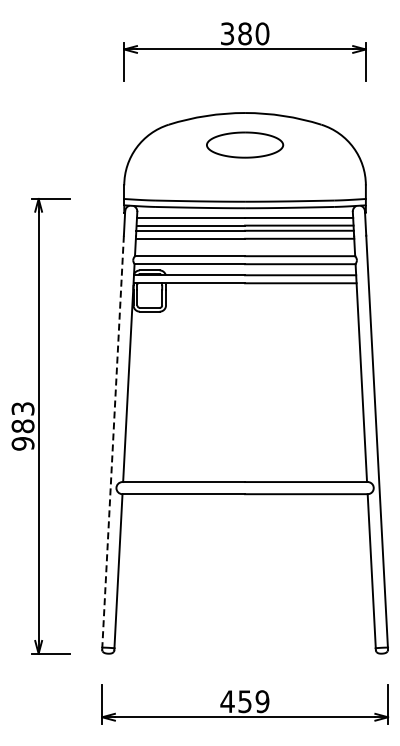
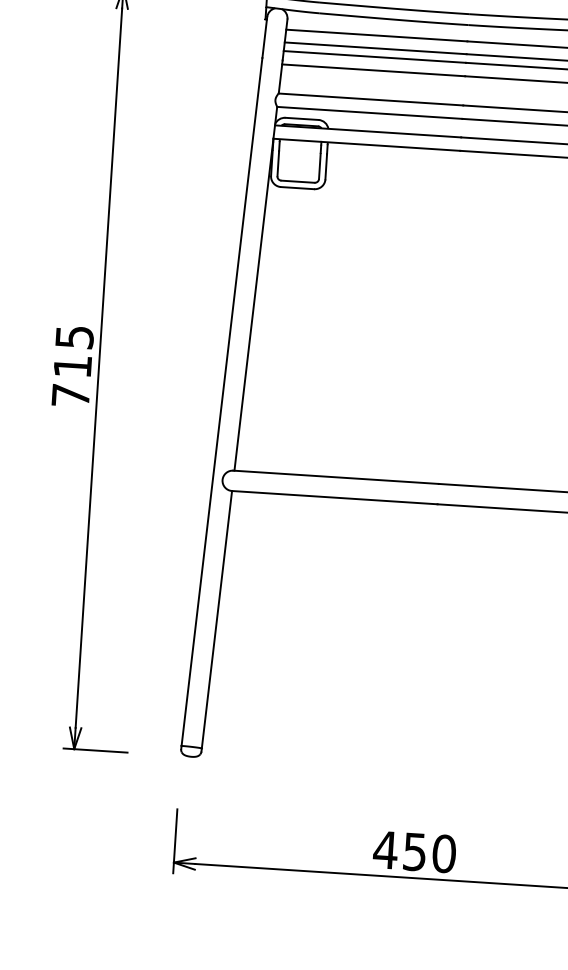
text: (22, 426) -> (71, 366), 983 -> 715
line: (113, 442) -> (222, 403), dashed -> solid
text: (262, 701) -> (444, 853), 459 -> 450

